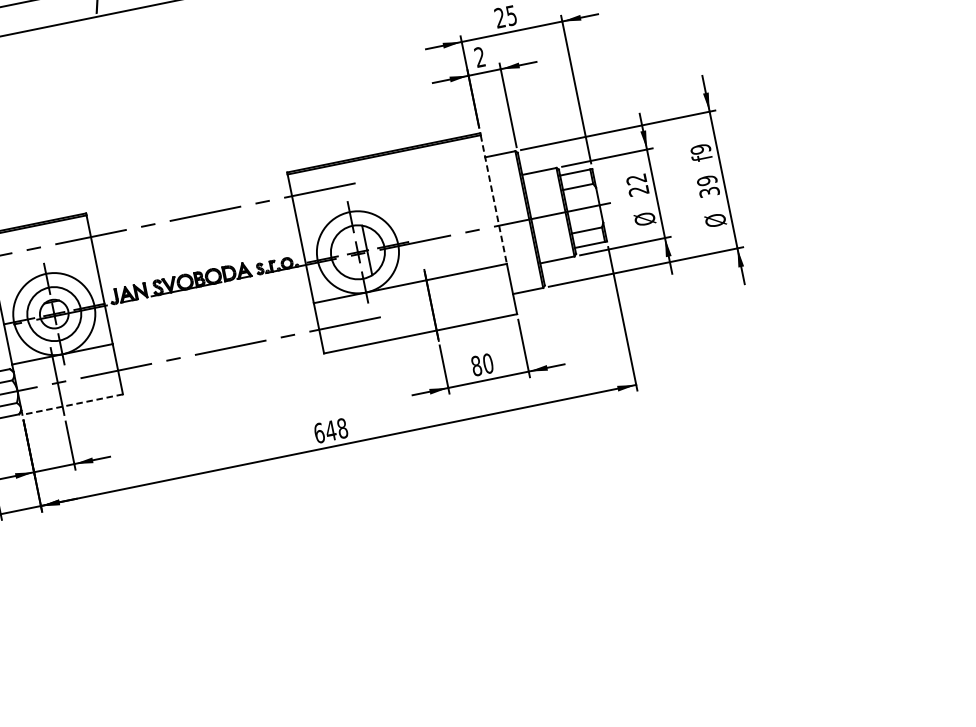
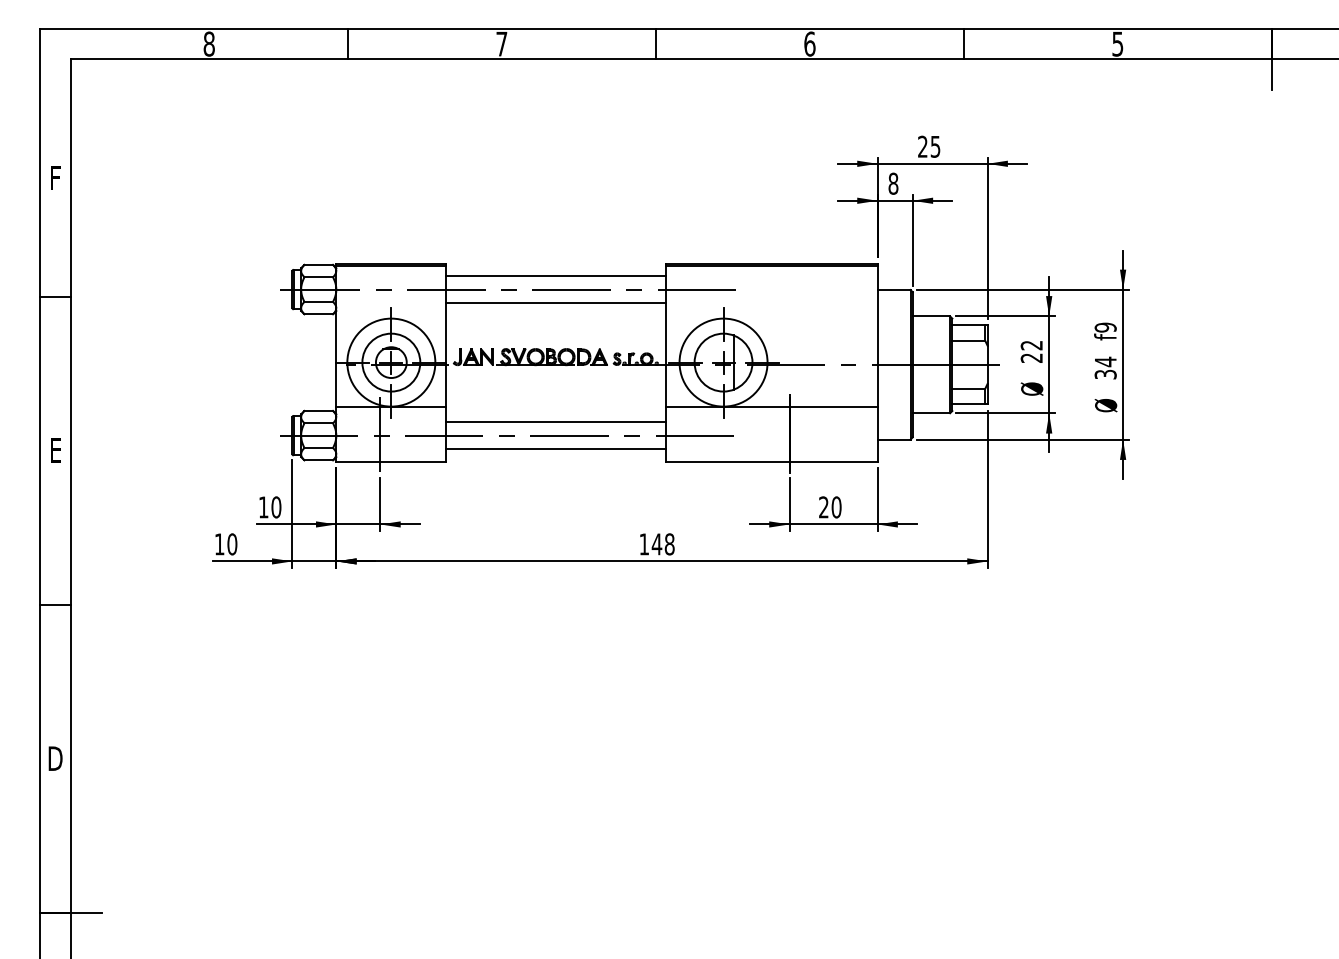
text: (479, 56) -> (893, 183), 2 -> 8
text: (706, 180) -> (1105, 361), 39 -> 34
line: (493, 199) -> (877, 336), dashed -> solid
line: (189, 204) -> (556, 276), added
line: (194, 228) -> (556, 302), added
line: (216, 338) -> (556, 422), added
line: (221, 361) -> (556, 448), added
text: (476, 366) -> (823, 507), 80 -> 20
line: (72, 404) -> (391, 461), dashed -> solid
text: (319, 433) -> (644, 544), 648 -> 148

